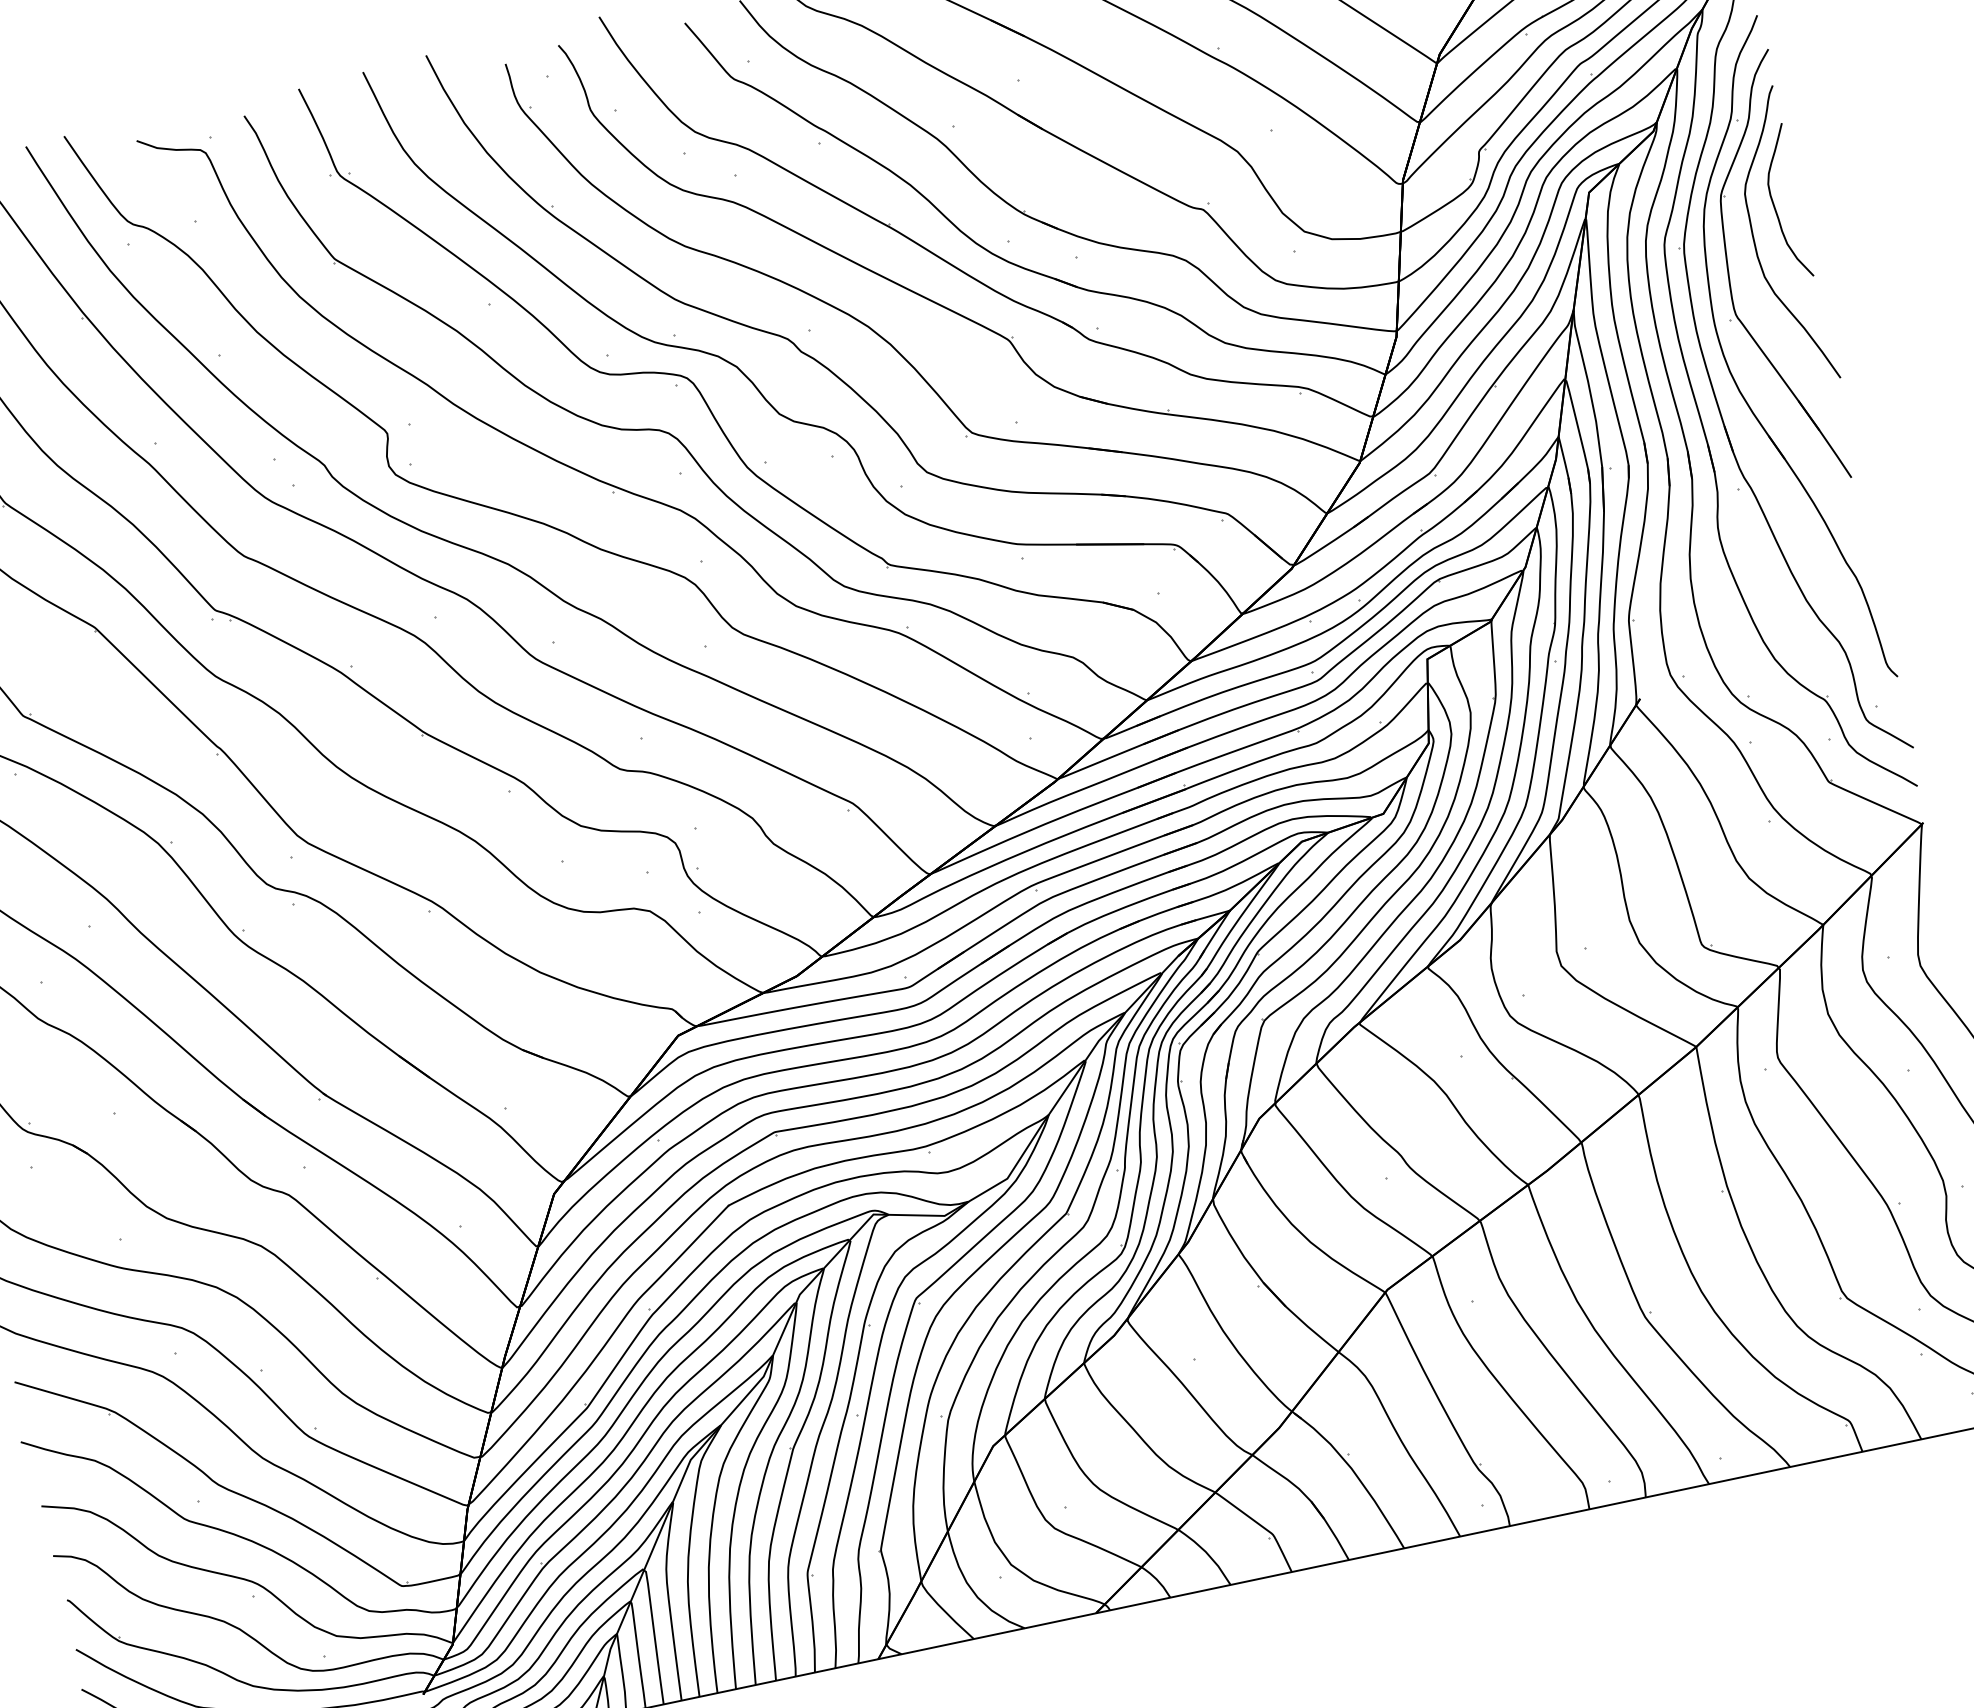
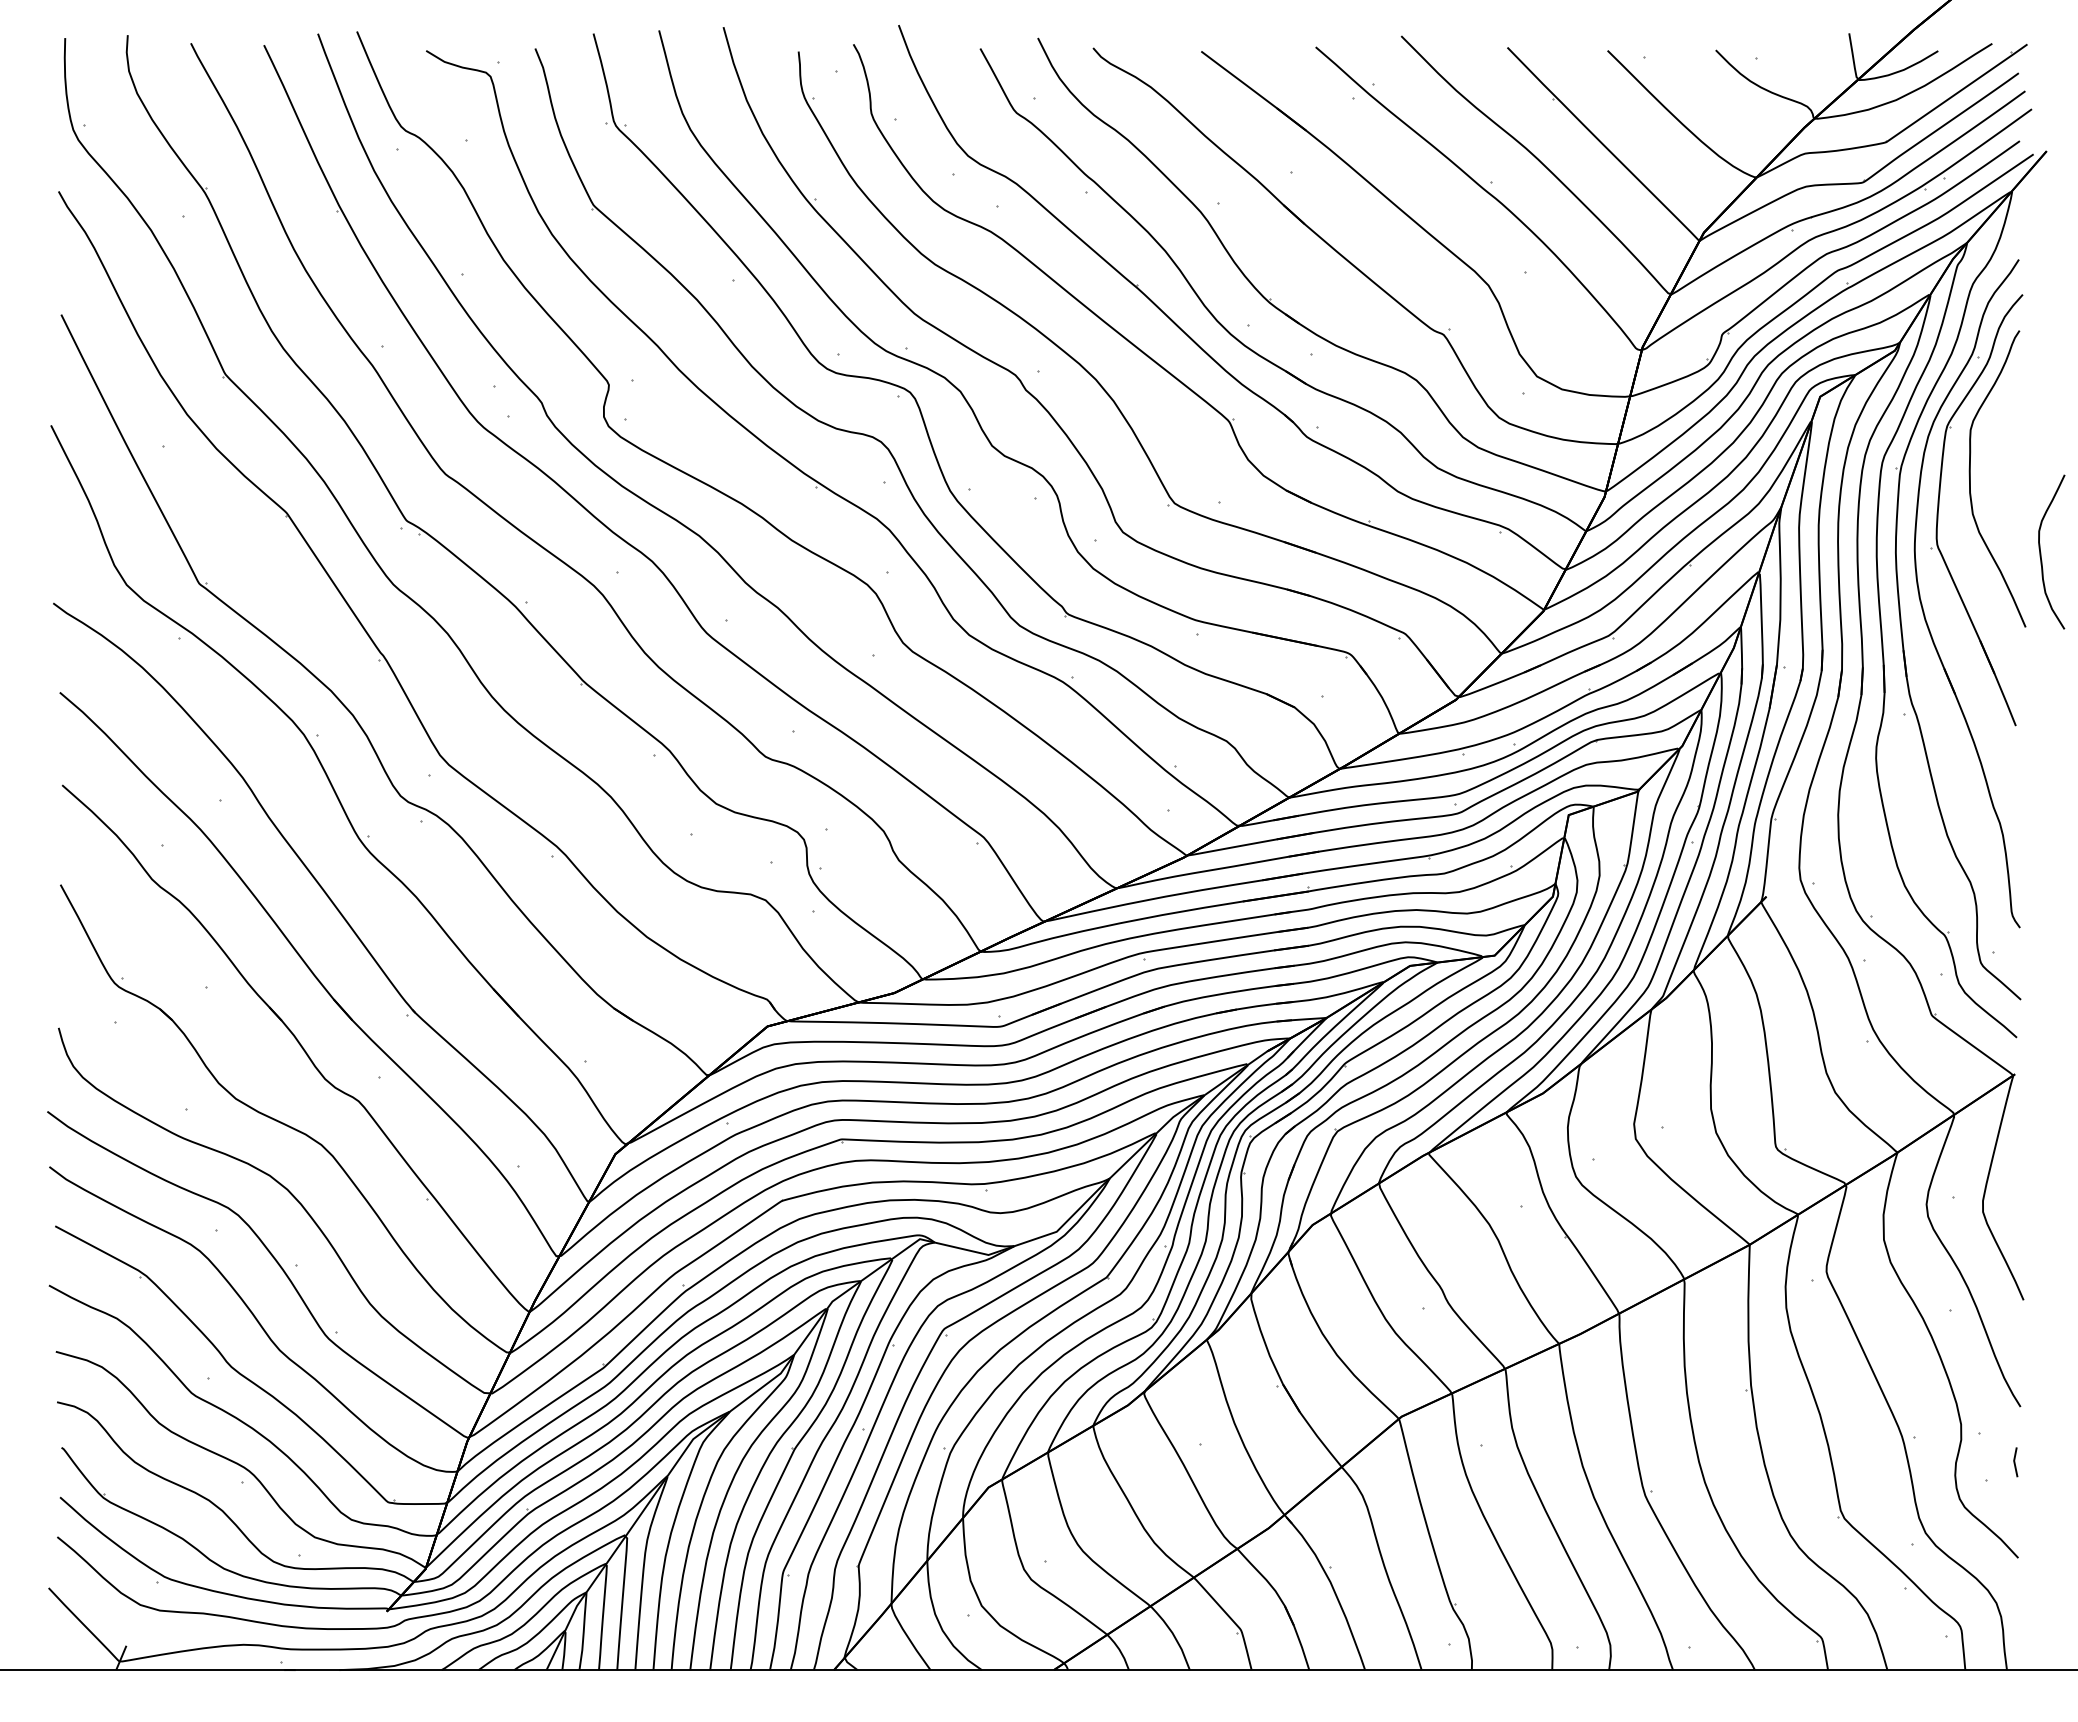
curve: (1775, 204) -> (2041, 552), moved

